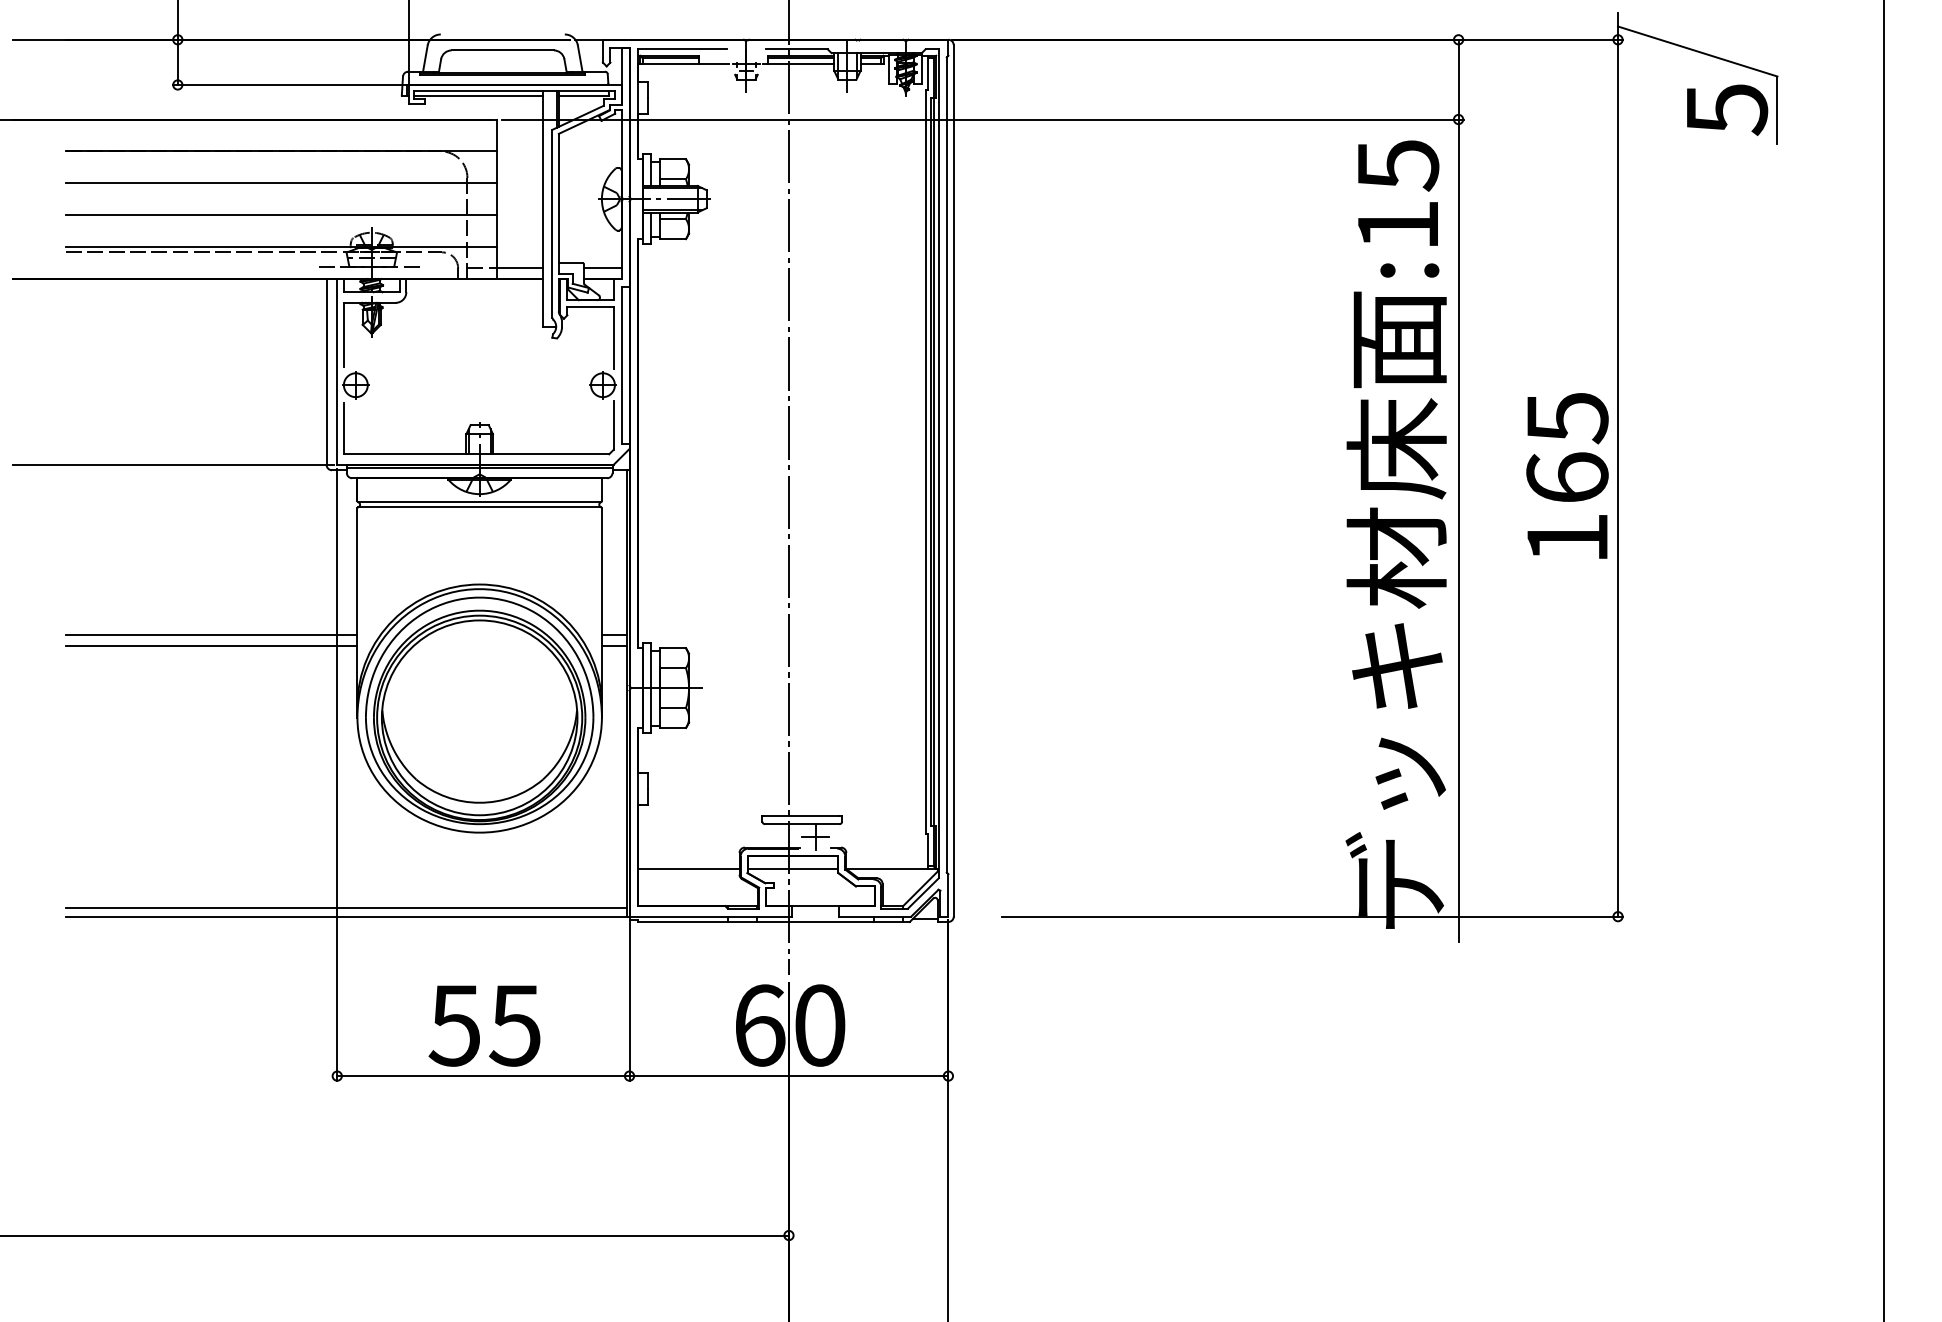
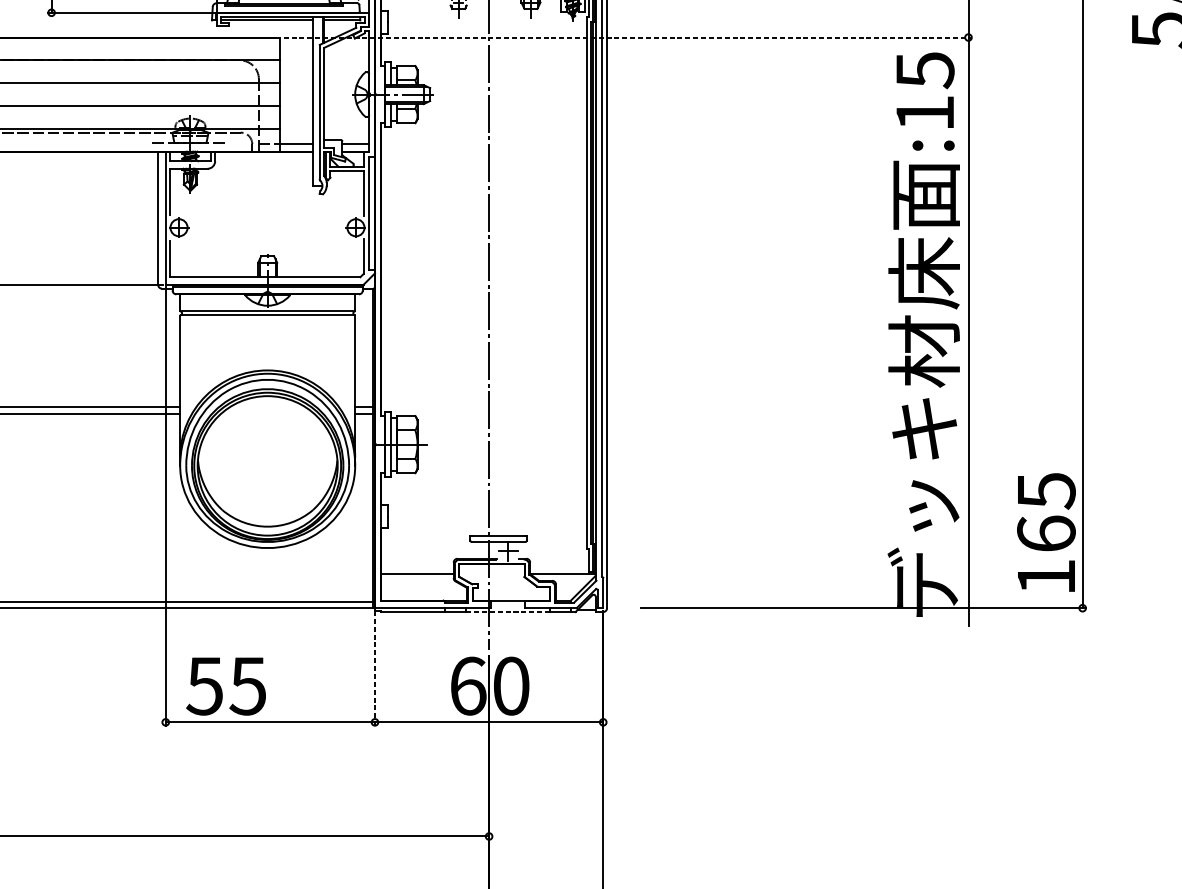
line: (982, 119) -> (627, 37), solid -> dashed
text: (1567, 475) -> (1046, 532), moved
line: (792, 868) -> (491, 573), removed
line: (815, 921) -> (508, 611), solid -> dashed
line: (629, 1000) -> (374, 668), solid -> dashed
text: (484, 1025) -> (226, 686), moved

